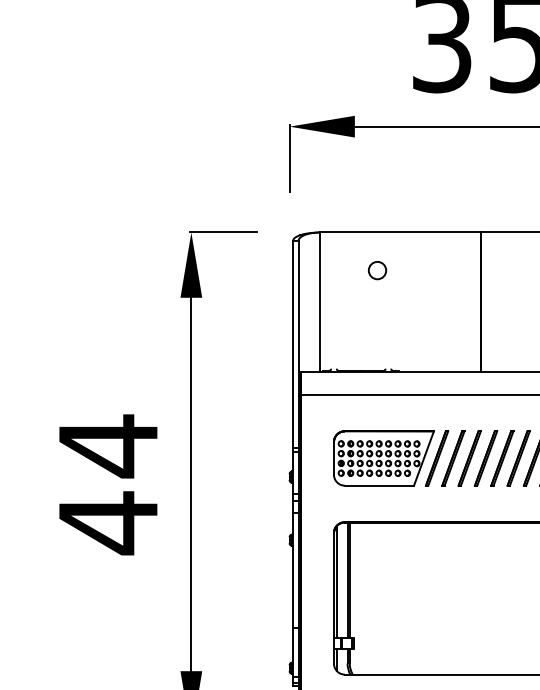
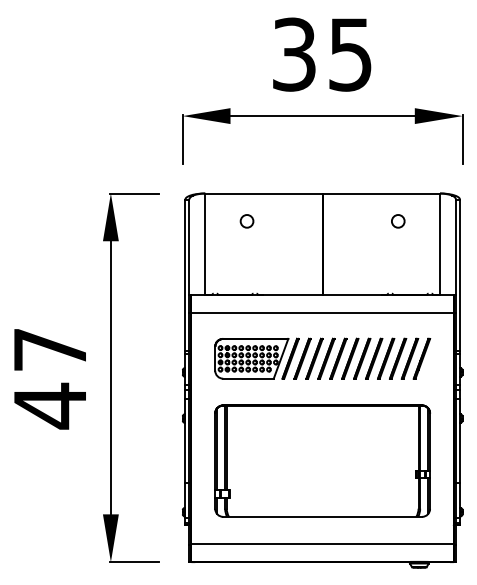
text: (107, 445) -> (49, 349), 44 -> 47

